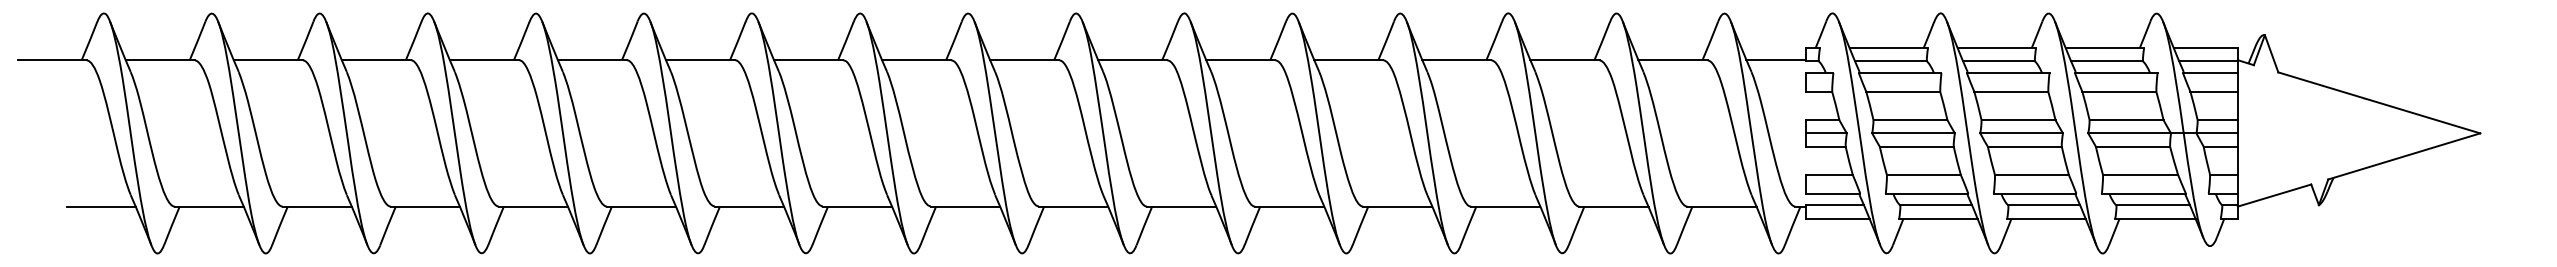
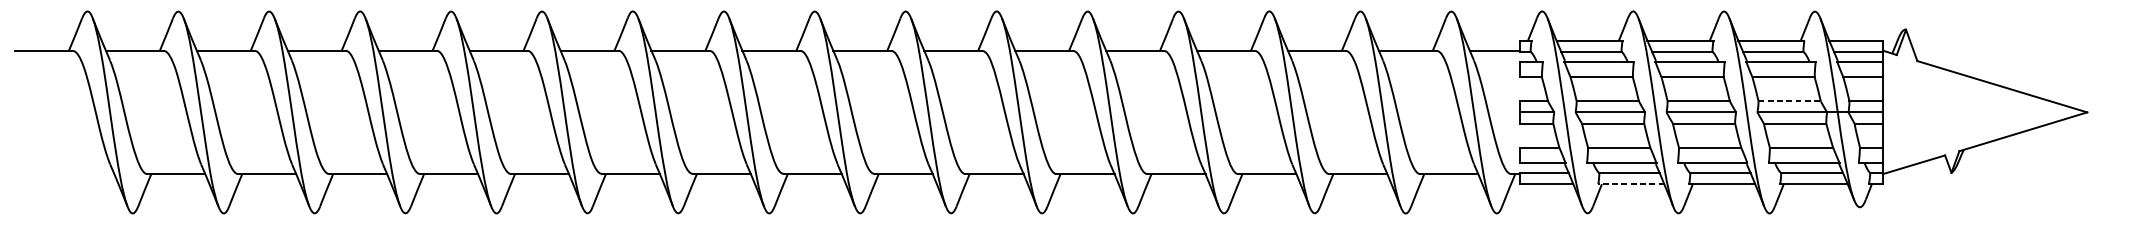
line: (2126, 120) -> (1789, 101), solid -> dashed
line: (100, 206) -> (84, 173), removed
line: (1937, 218) -> (1630, 184), solid -> dashed

